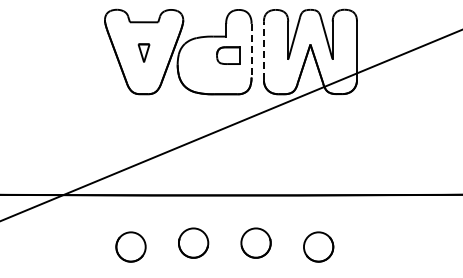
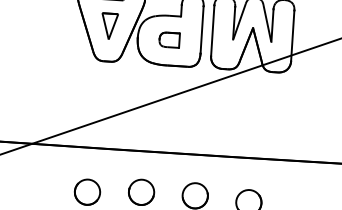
line: (251, 50) -> (202, 29), dashed -> solid
line: (263, 50) -> (212, 30), dashed -> solid
part: (143, 52) -> (109, 25), size x1.67
part: (228, 55) -> (169, 39), moved

